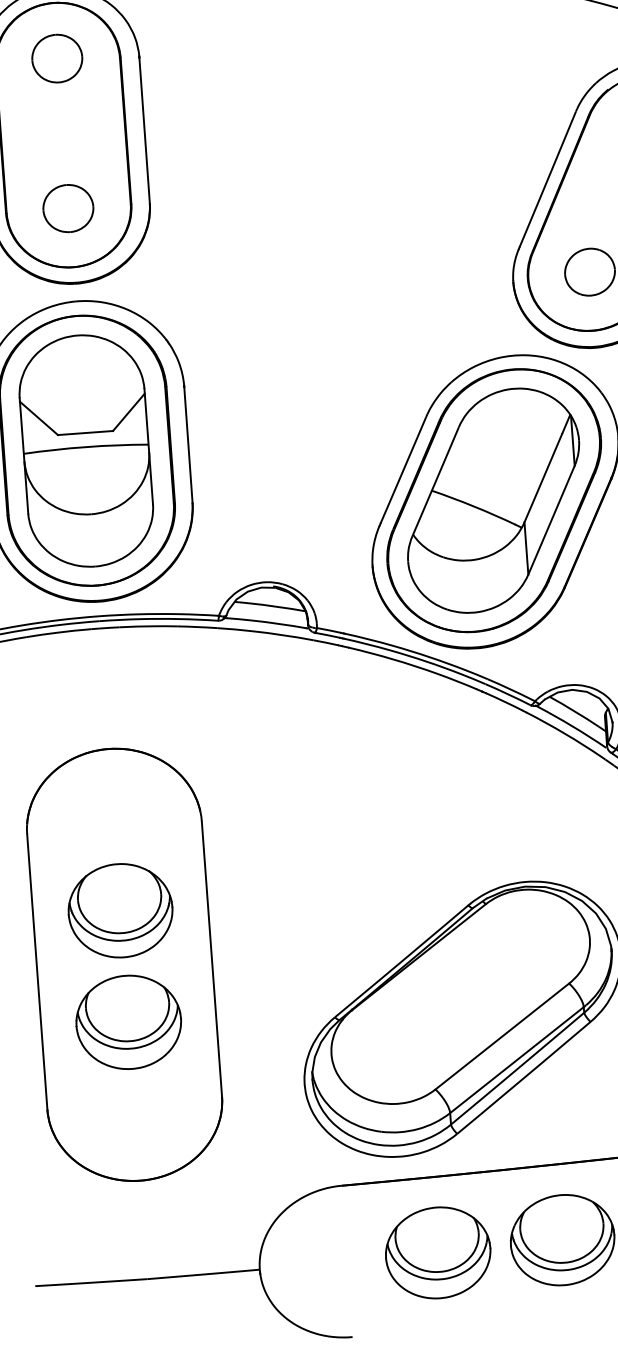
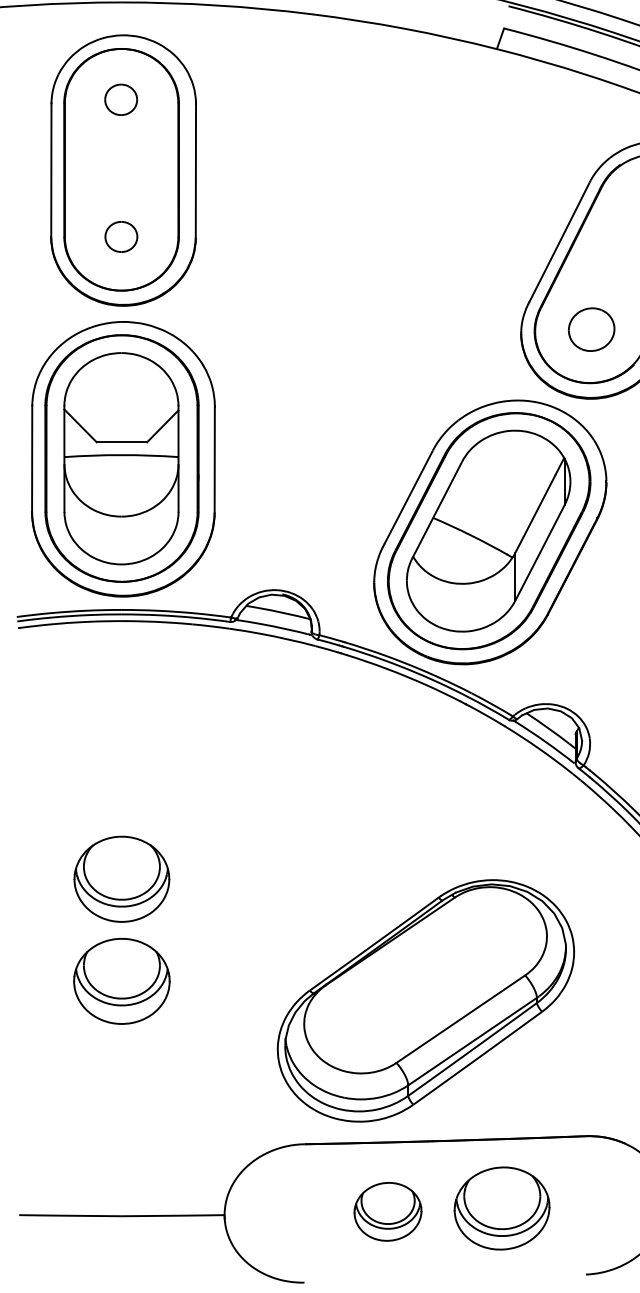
part: (56, 58) -> (120, 99), size x0.7
part: (68, 208) -> (121, 236), size x0.7
part: (124, 964) -> (121, 928), removed
part: (437, 1252) -> (387, 1211), size x0.7

